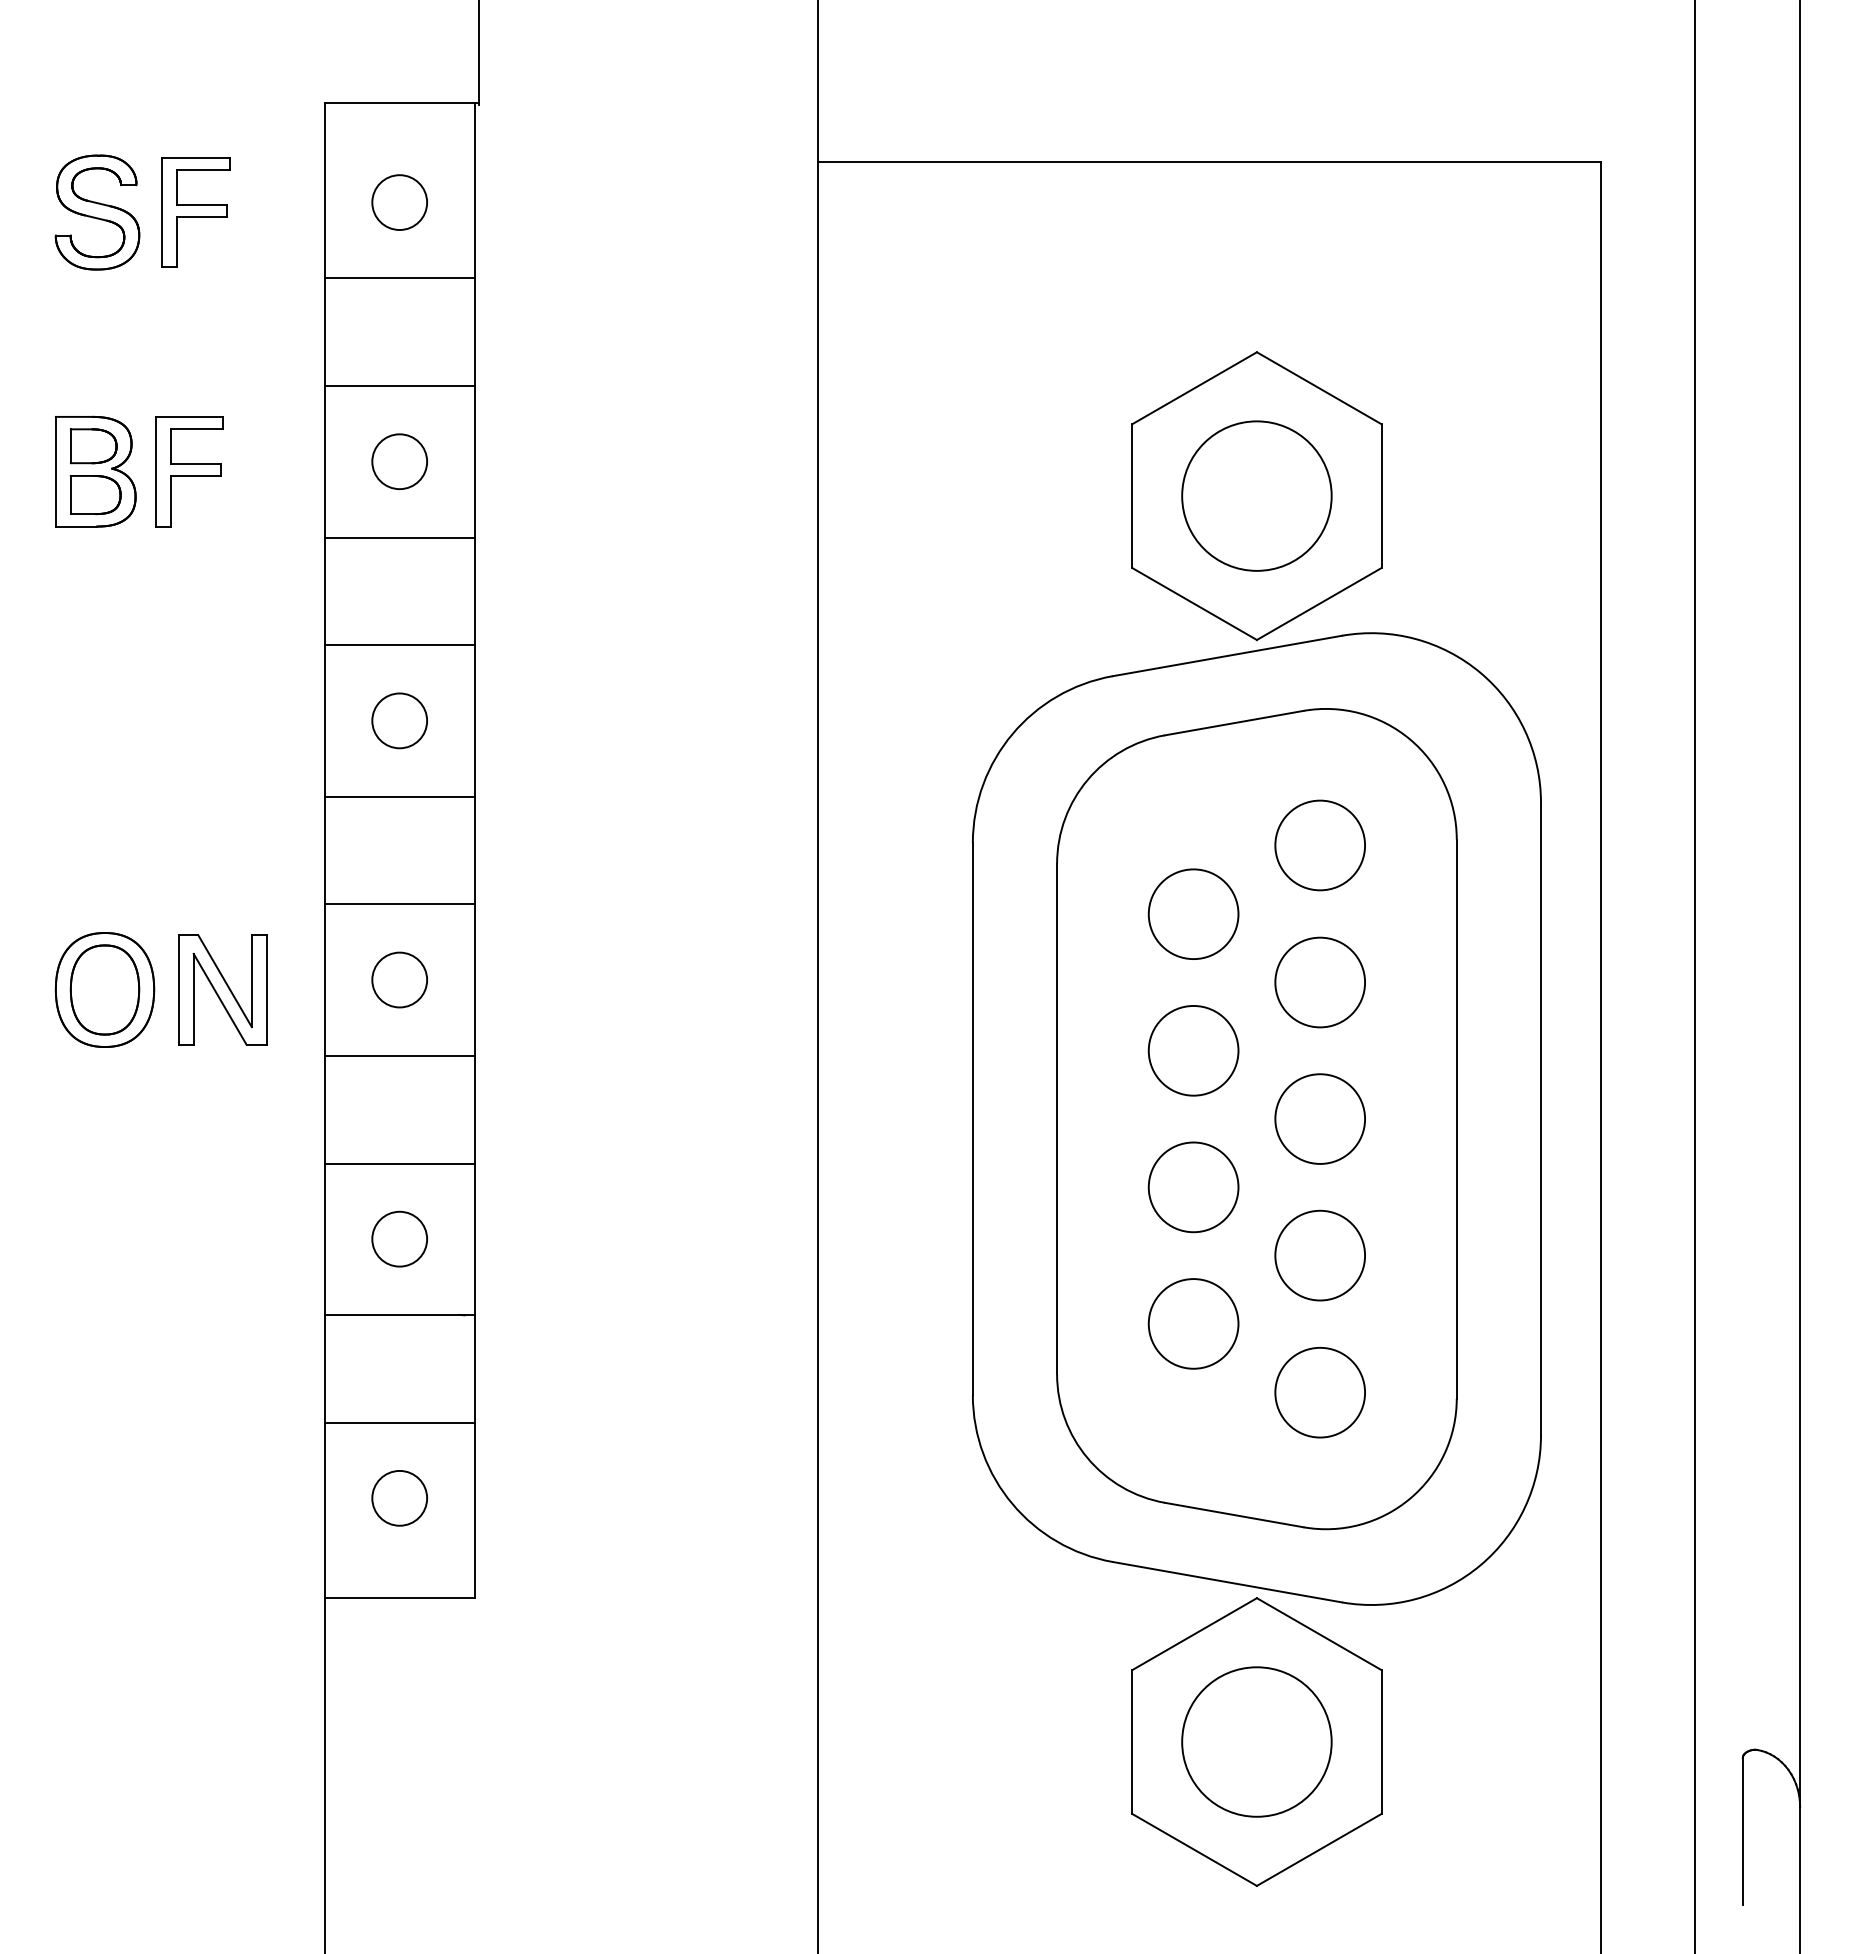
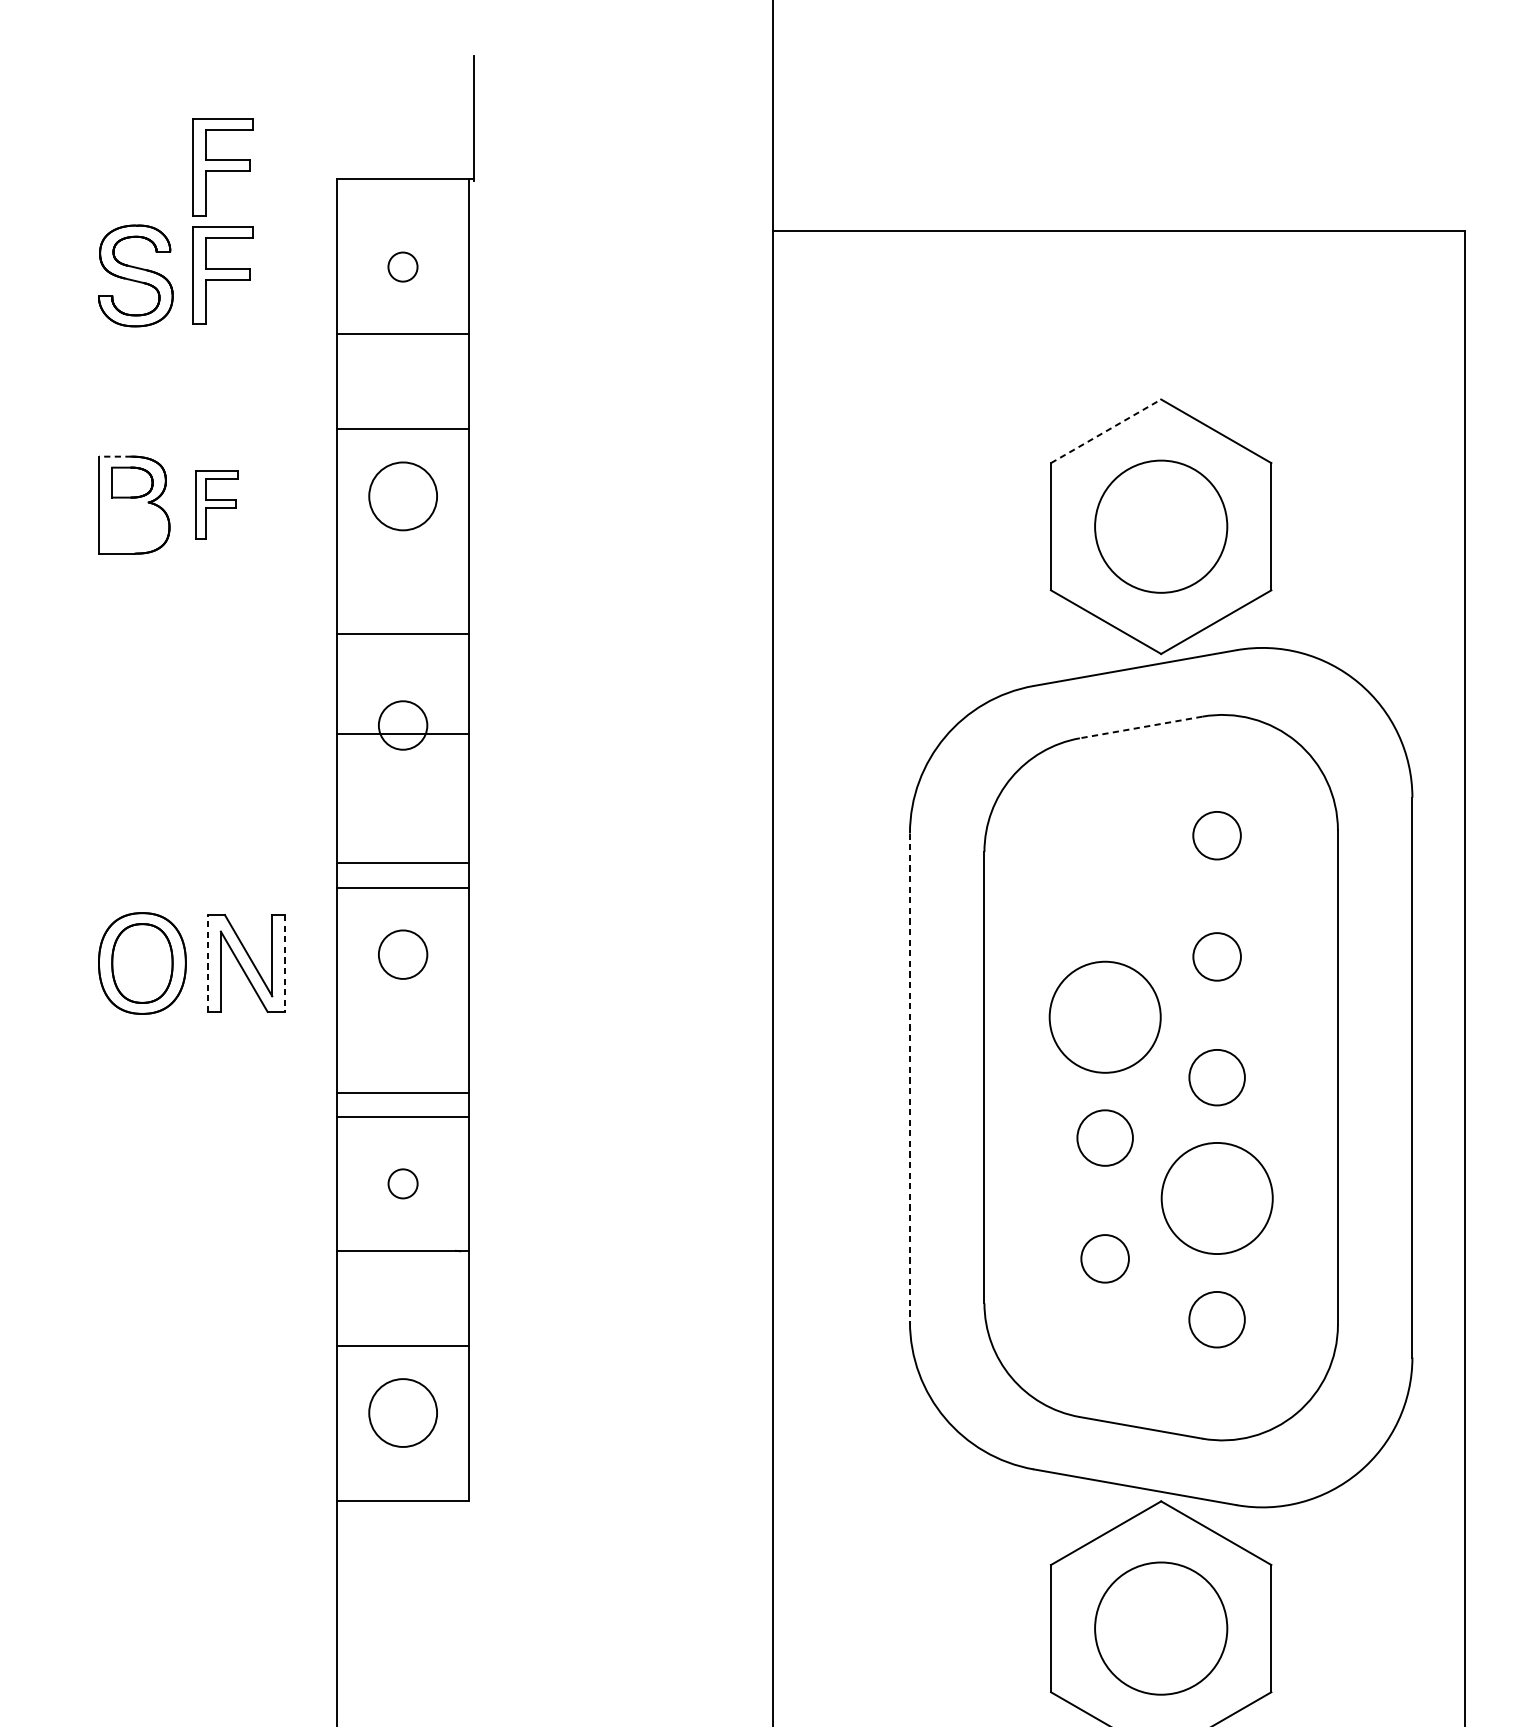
part: (195, 89) -> (222, 167), added
circle: (399, 202) -> (402, 267), size x0.6
line: (1194, 388) -> (1105, 431), solid -> dashed
line: (73, 416) -> (114, 456), solid -> dashed
circle: (399, 461) -> (402, 496), size x1.4
part: (189, 471) -> (217, 504), size x0.7
part: (95, 494) -> (134, 525), removed
line: (399, 537) -> (402, 634), moved
line: (399, 645) -> (402, 734), moved
line: (1233, 723) -> (1140, 727), solid -> dashed
line: (399, 797) -> (402, 863), moved
circle: (1319, 845) -> (1216, 835), size x0.6
circle: (1193, 913) -> (1105, 895), removed
circle: (1320, 982) -> (1217, 956), size x0.6
line: (178, 990) -> (207, 963), solid -> dashed
line: (266, 990) -> (285, 963), solid -> dashed
circle: (1193, 1050) -> (1105, 1017), size x1.4
line: (399, 1055) -> (402, 1093), moved
circle: (1320, 1118) -> (1217, 1077), size x0.7
line: (972, 1119) -> (909, 1078), solid -> dashed
circle: (1193, 1187) -> (1105, 1138), size x0.7
circle: (399, 1238) -> (402, 1183), size x0.6
circle: (1319, 1255) -> (1216, 1198), size x1.4
circle: (1193, 1323) -> (1105, 1258), size x0.6
circle: (1319, 1392) -> (1216, 1319), size x0.7
circle: (399, 1498) -> (402, 1413), size x1.4

